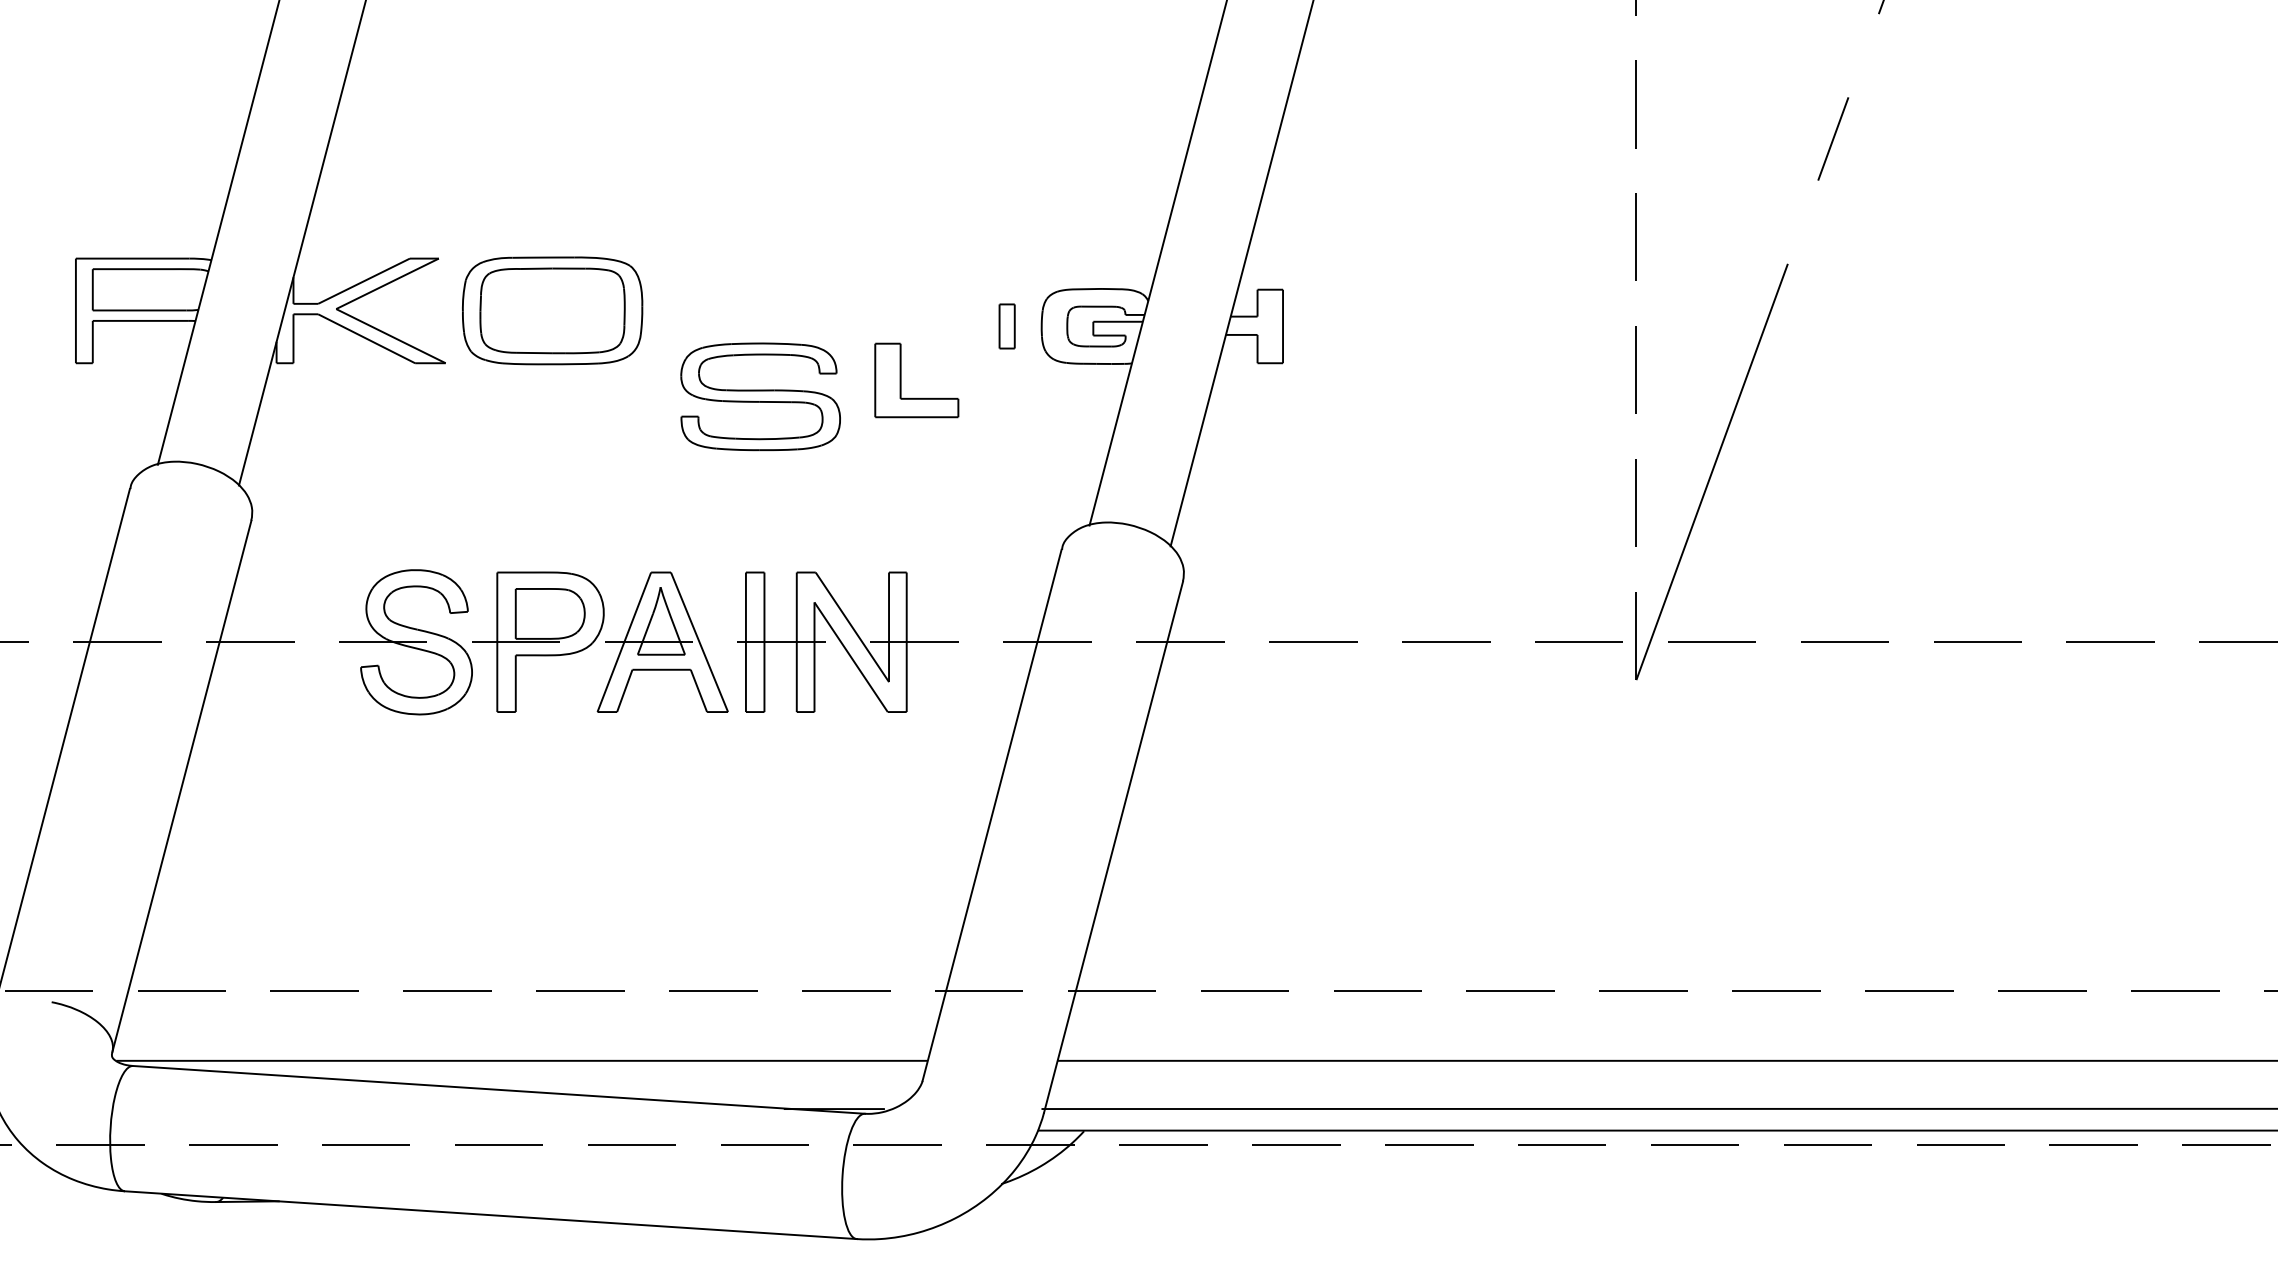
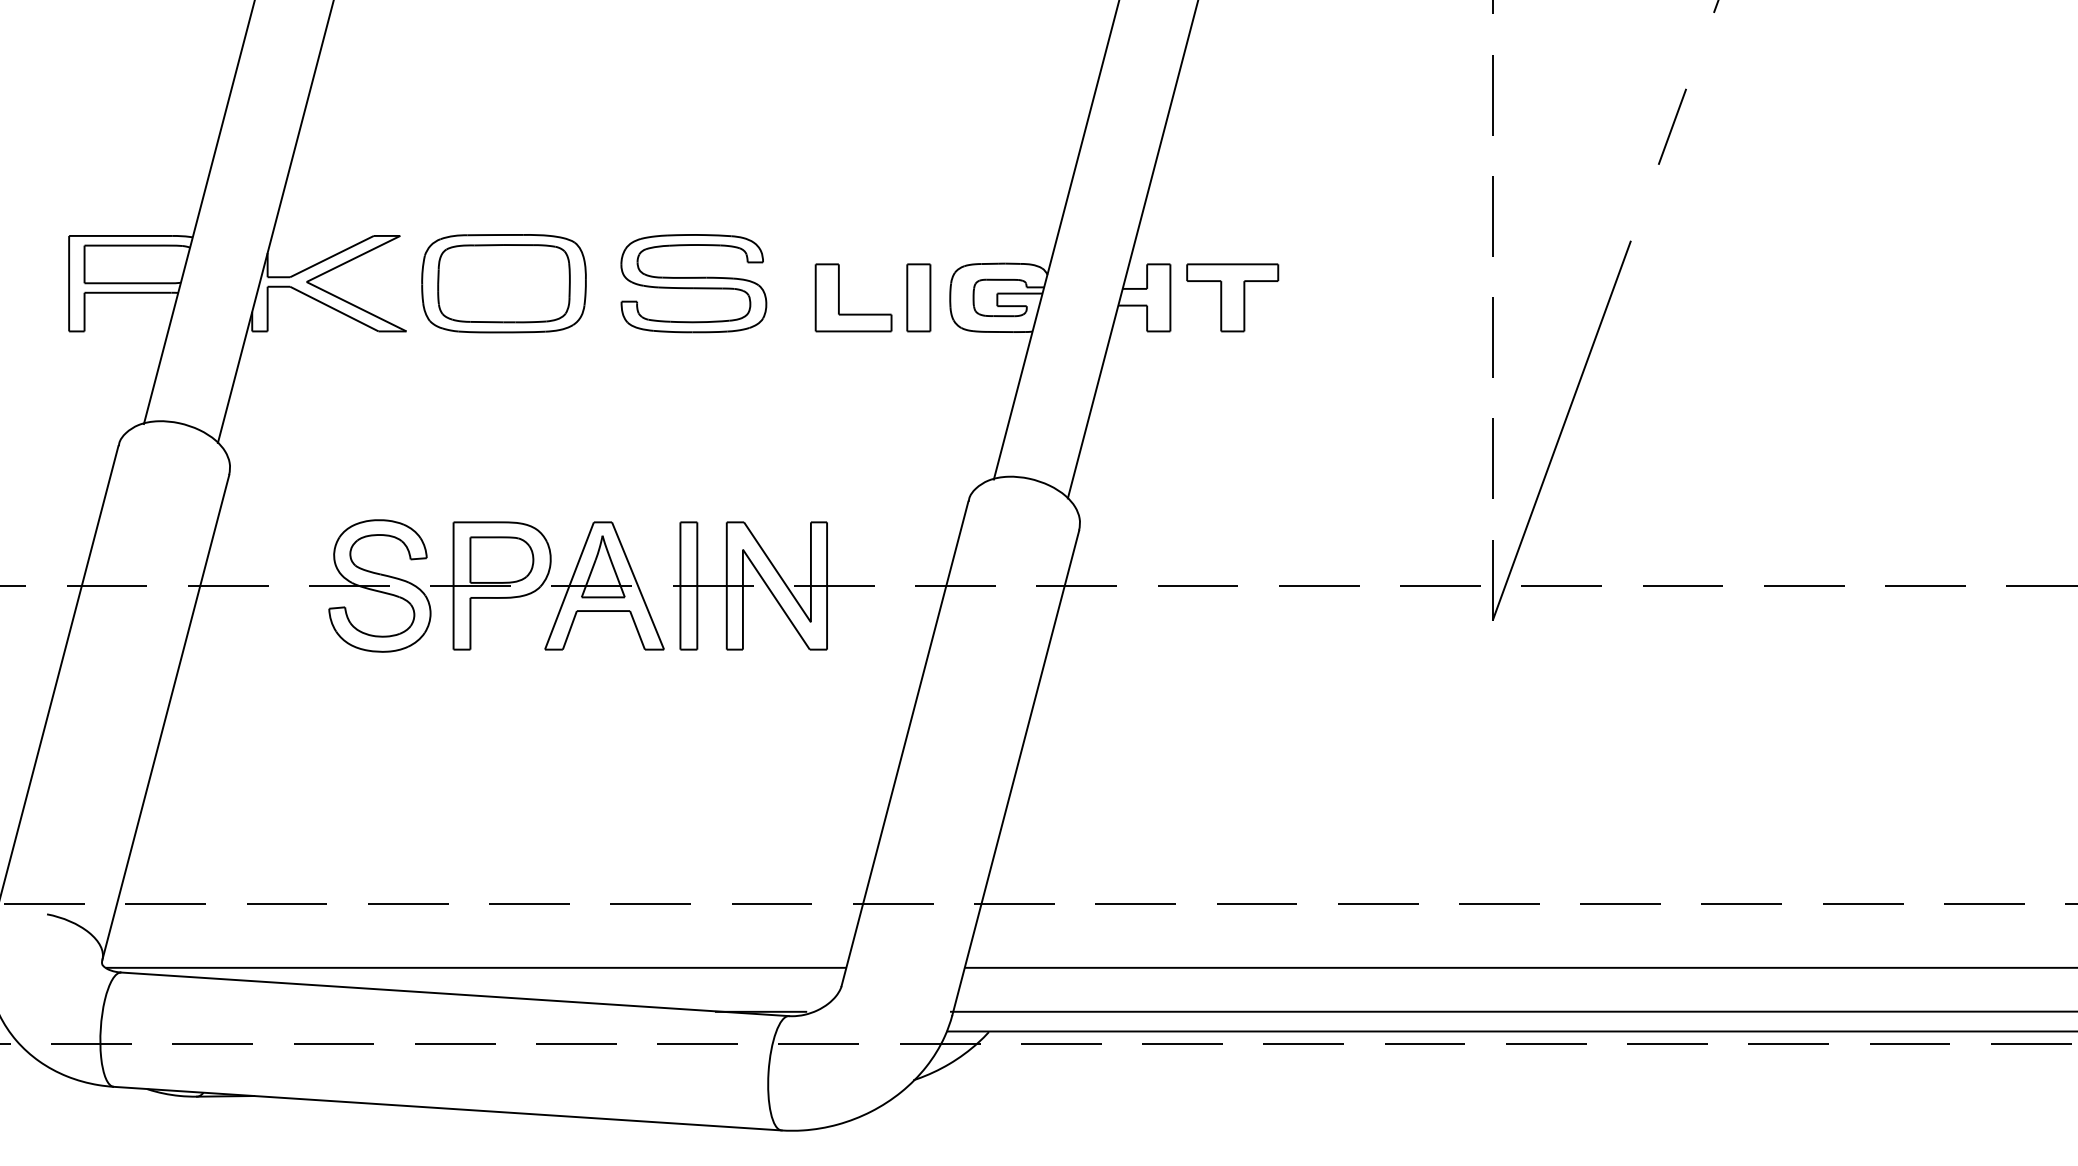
part: (1006, 326) -> (918, 297), size x1.67
part: (1351, 326) -> (1232, 297), added
part: (901, 380) -> (839, 297), moved
part: (760, 396) -> (693, 283), moved

